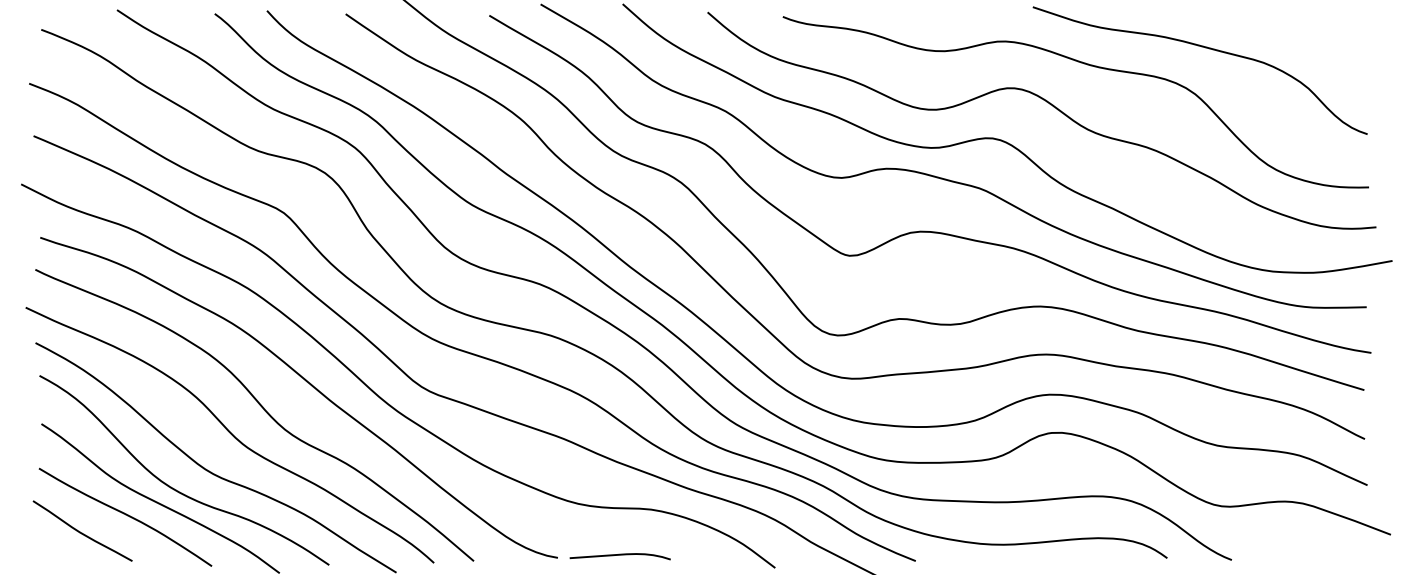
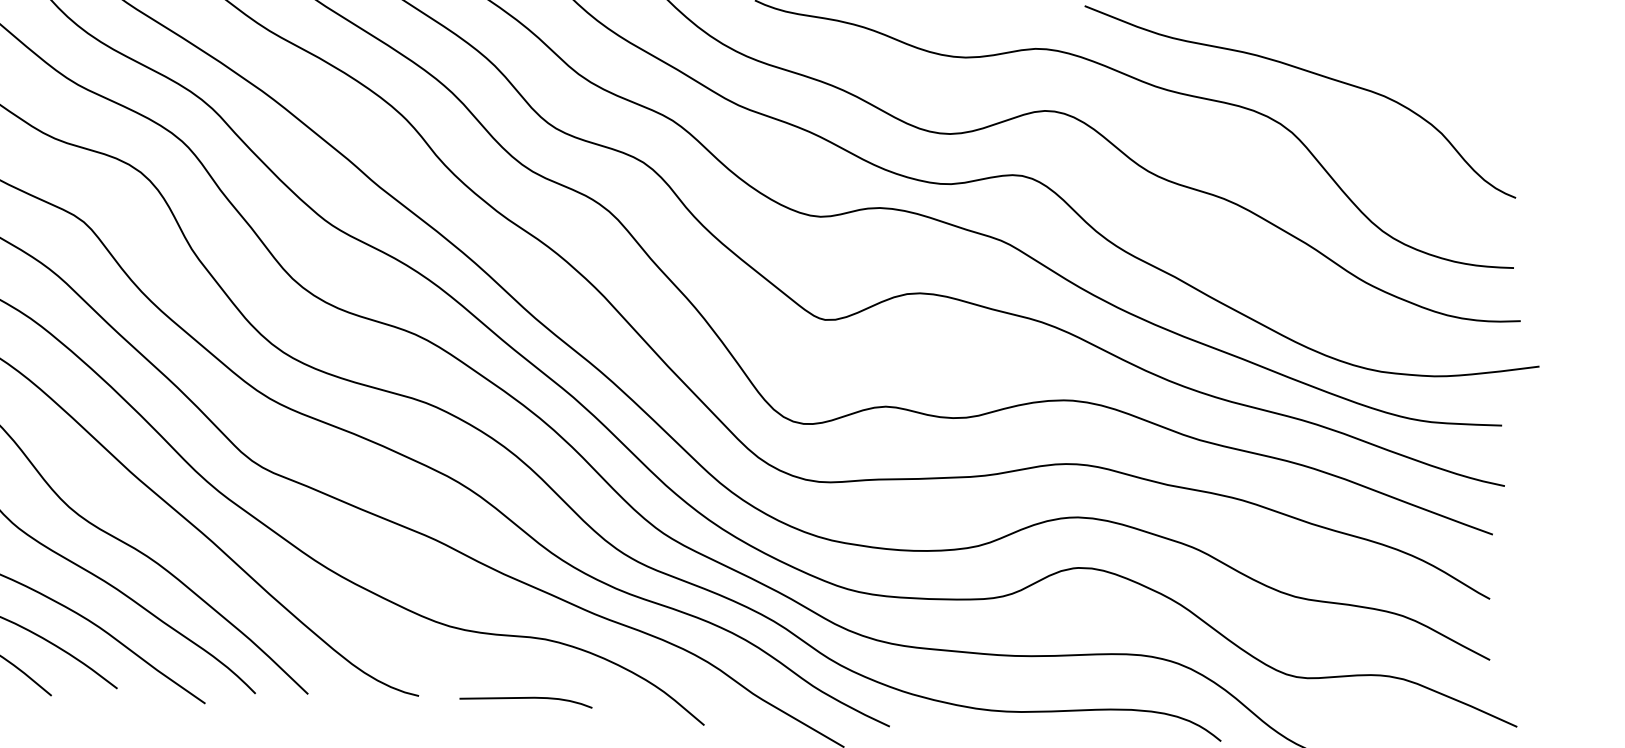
curve: (619, 555) -> (525, 698), moved

